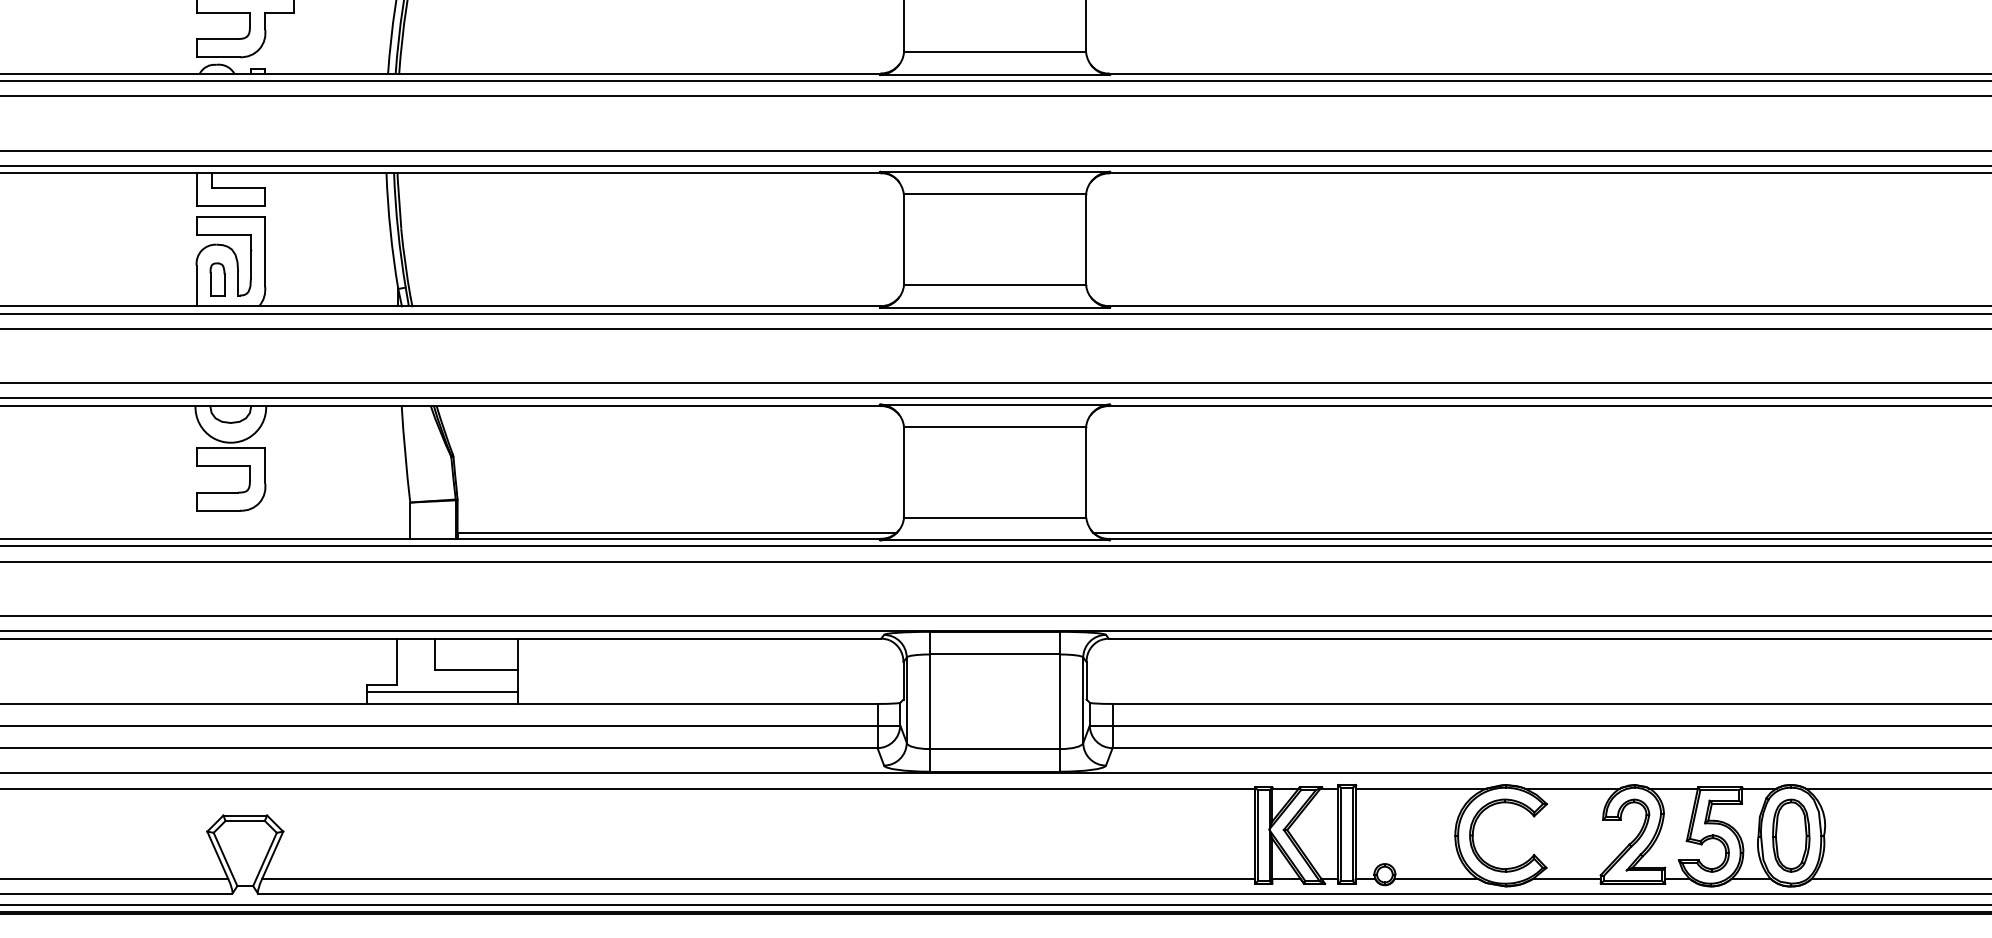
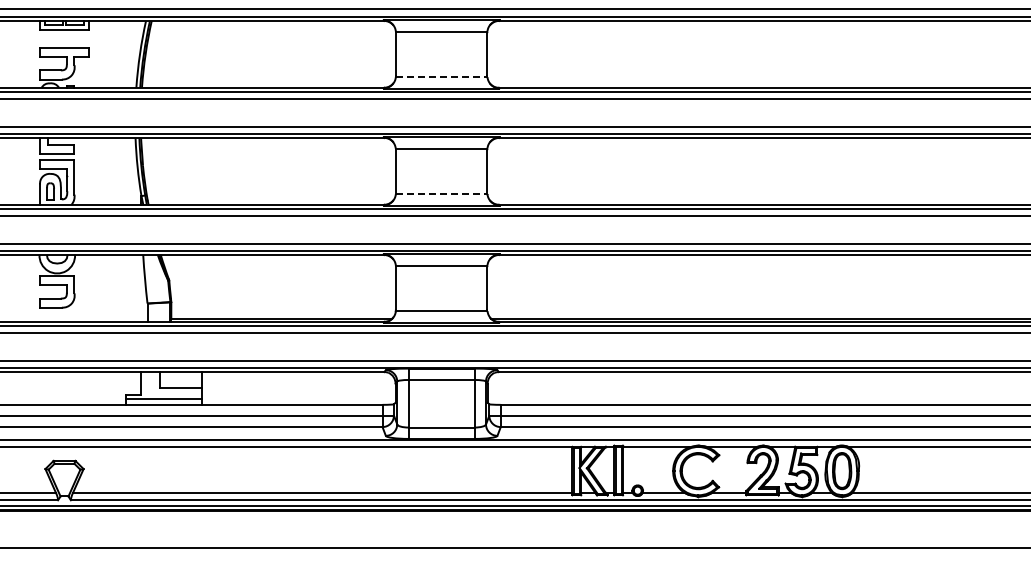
line: (994, 53) -> (441, 77), solid -> dashed
line: (994, 285) -> (441, 194), solid -> dashed

